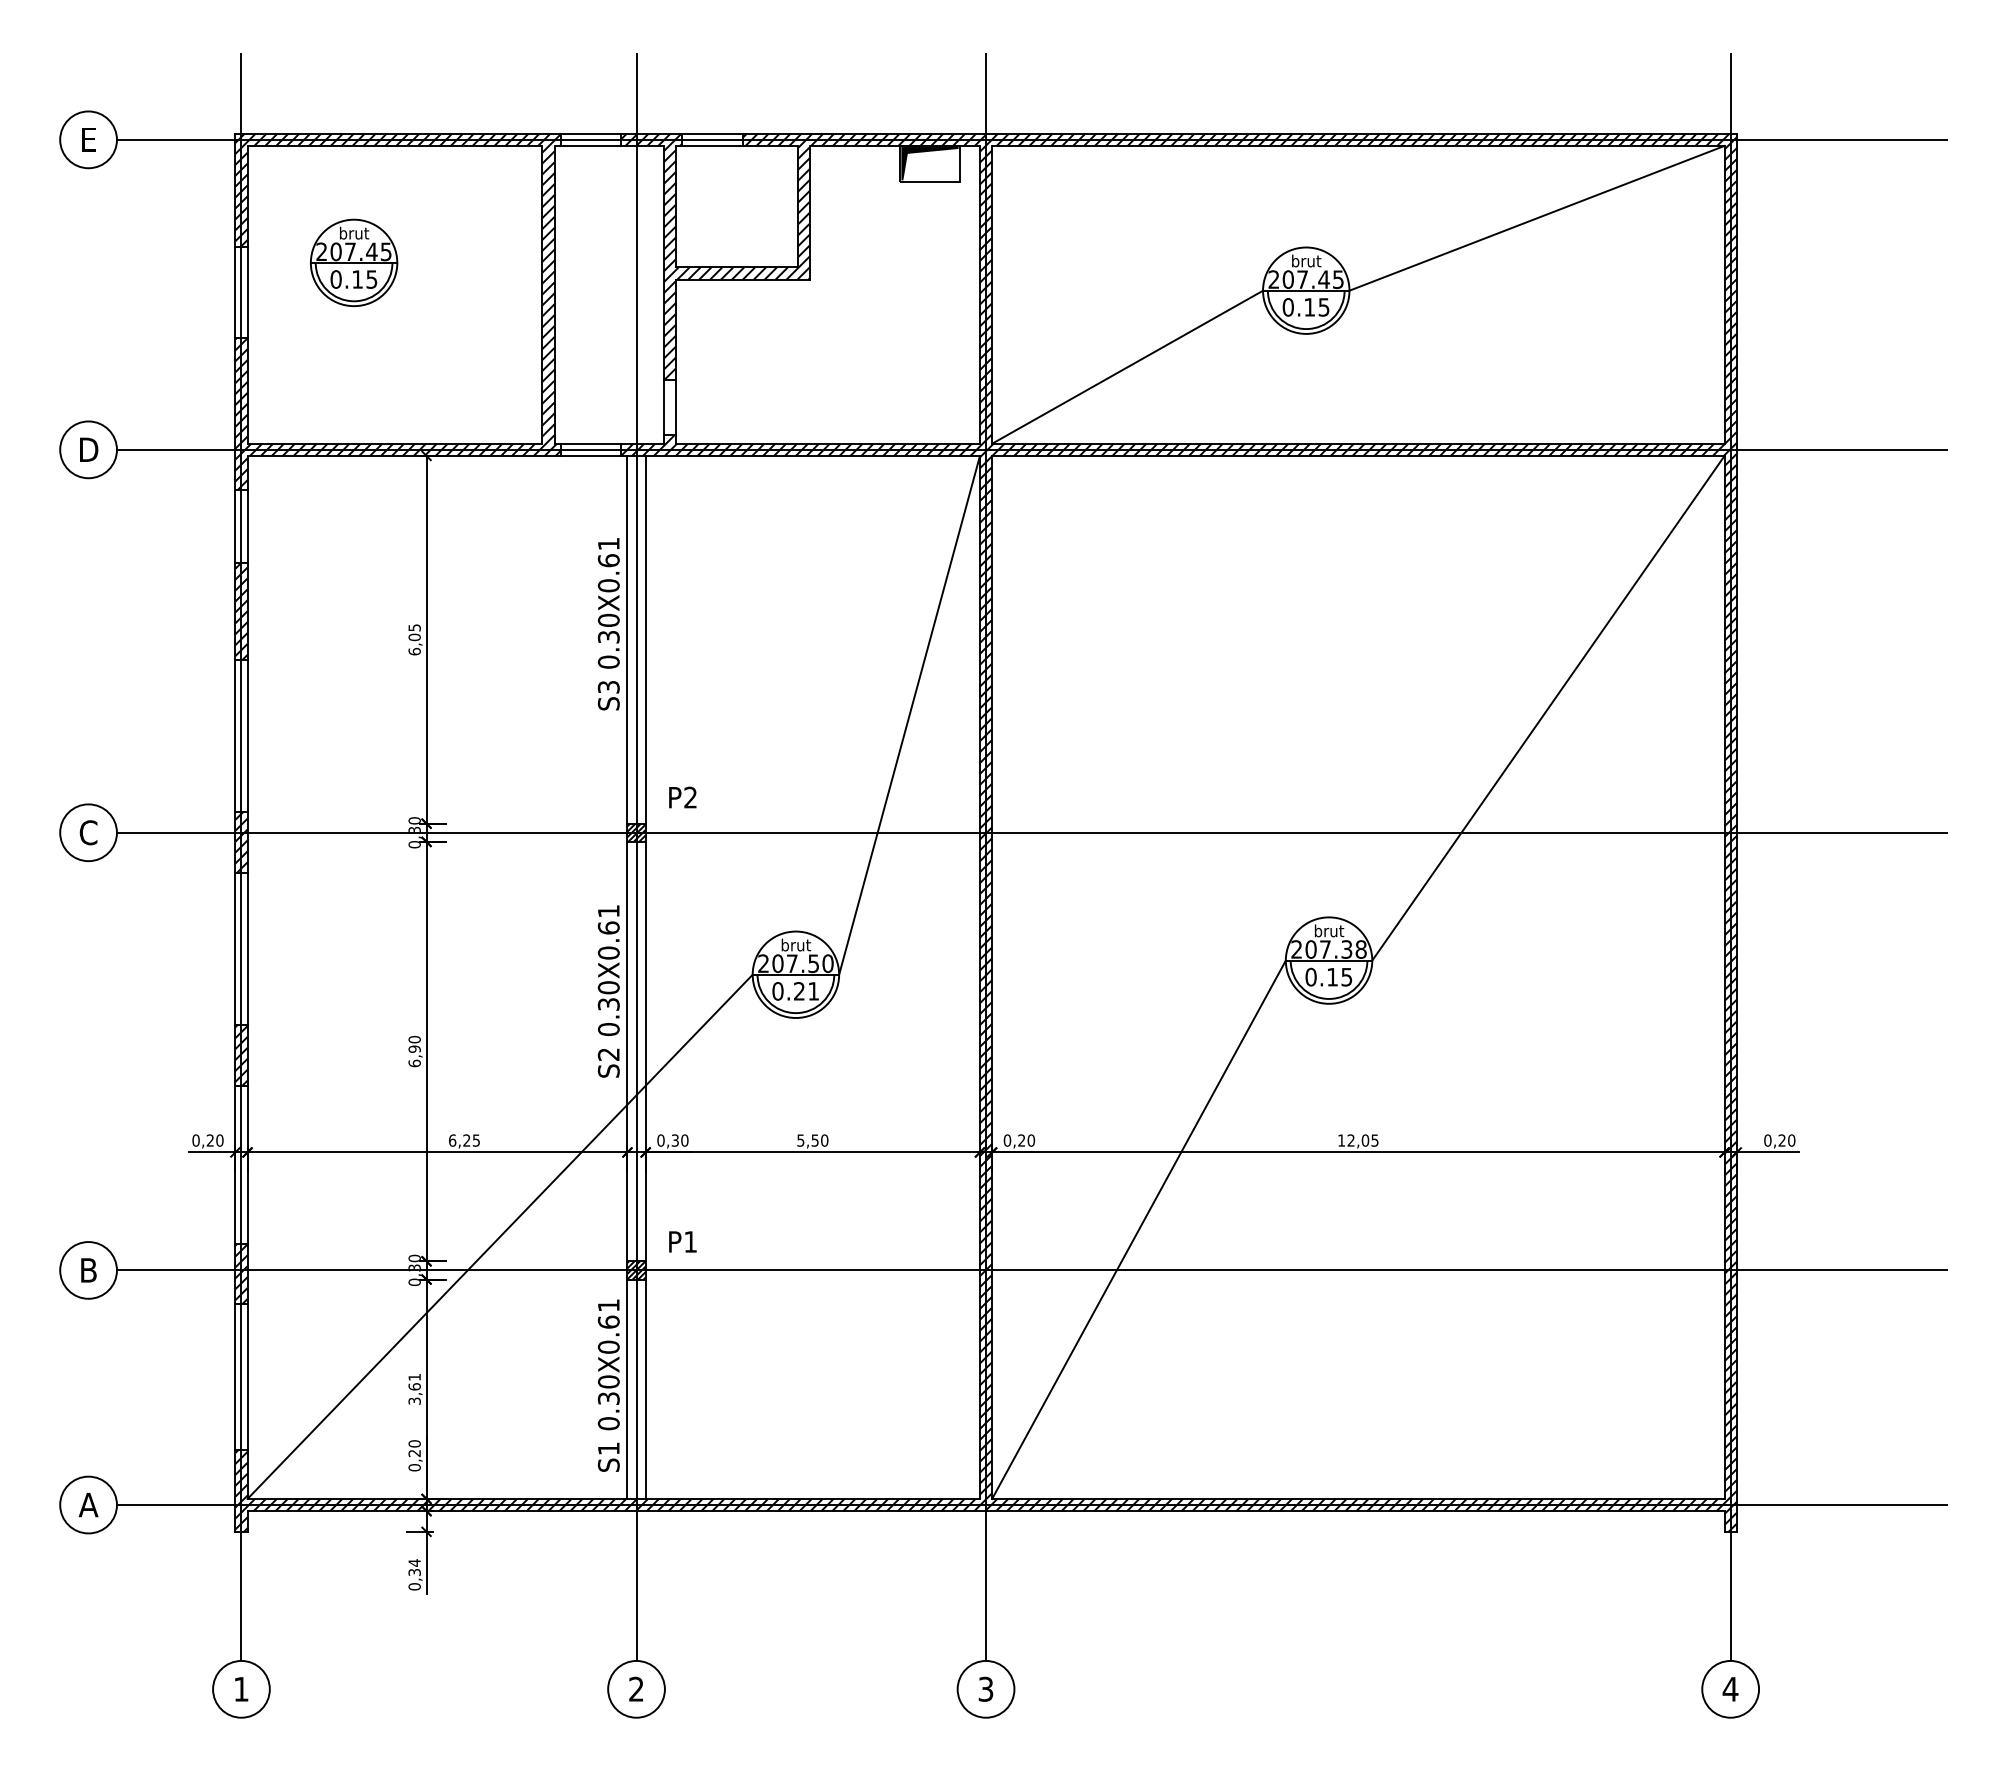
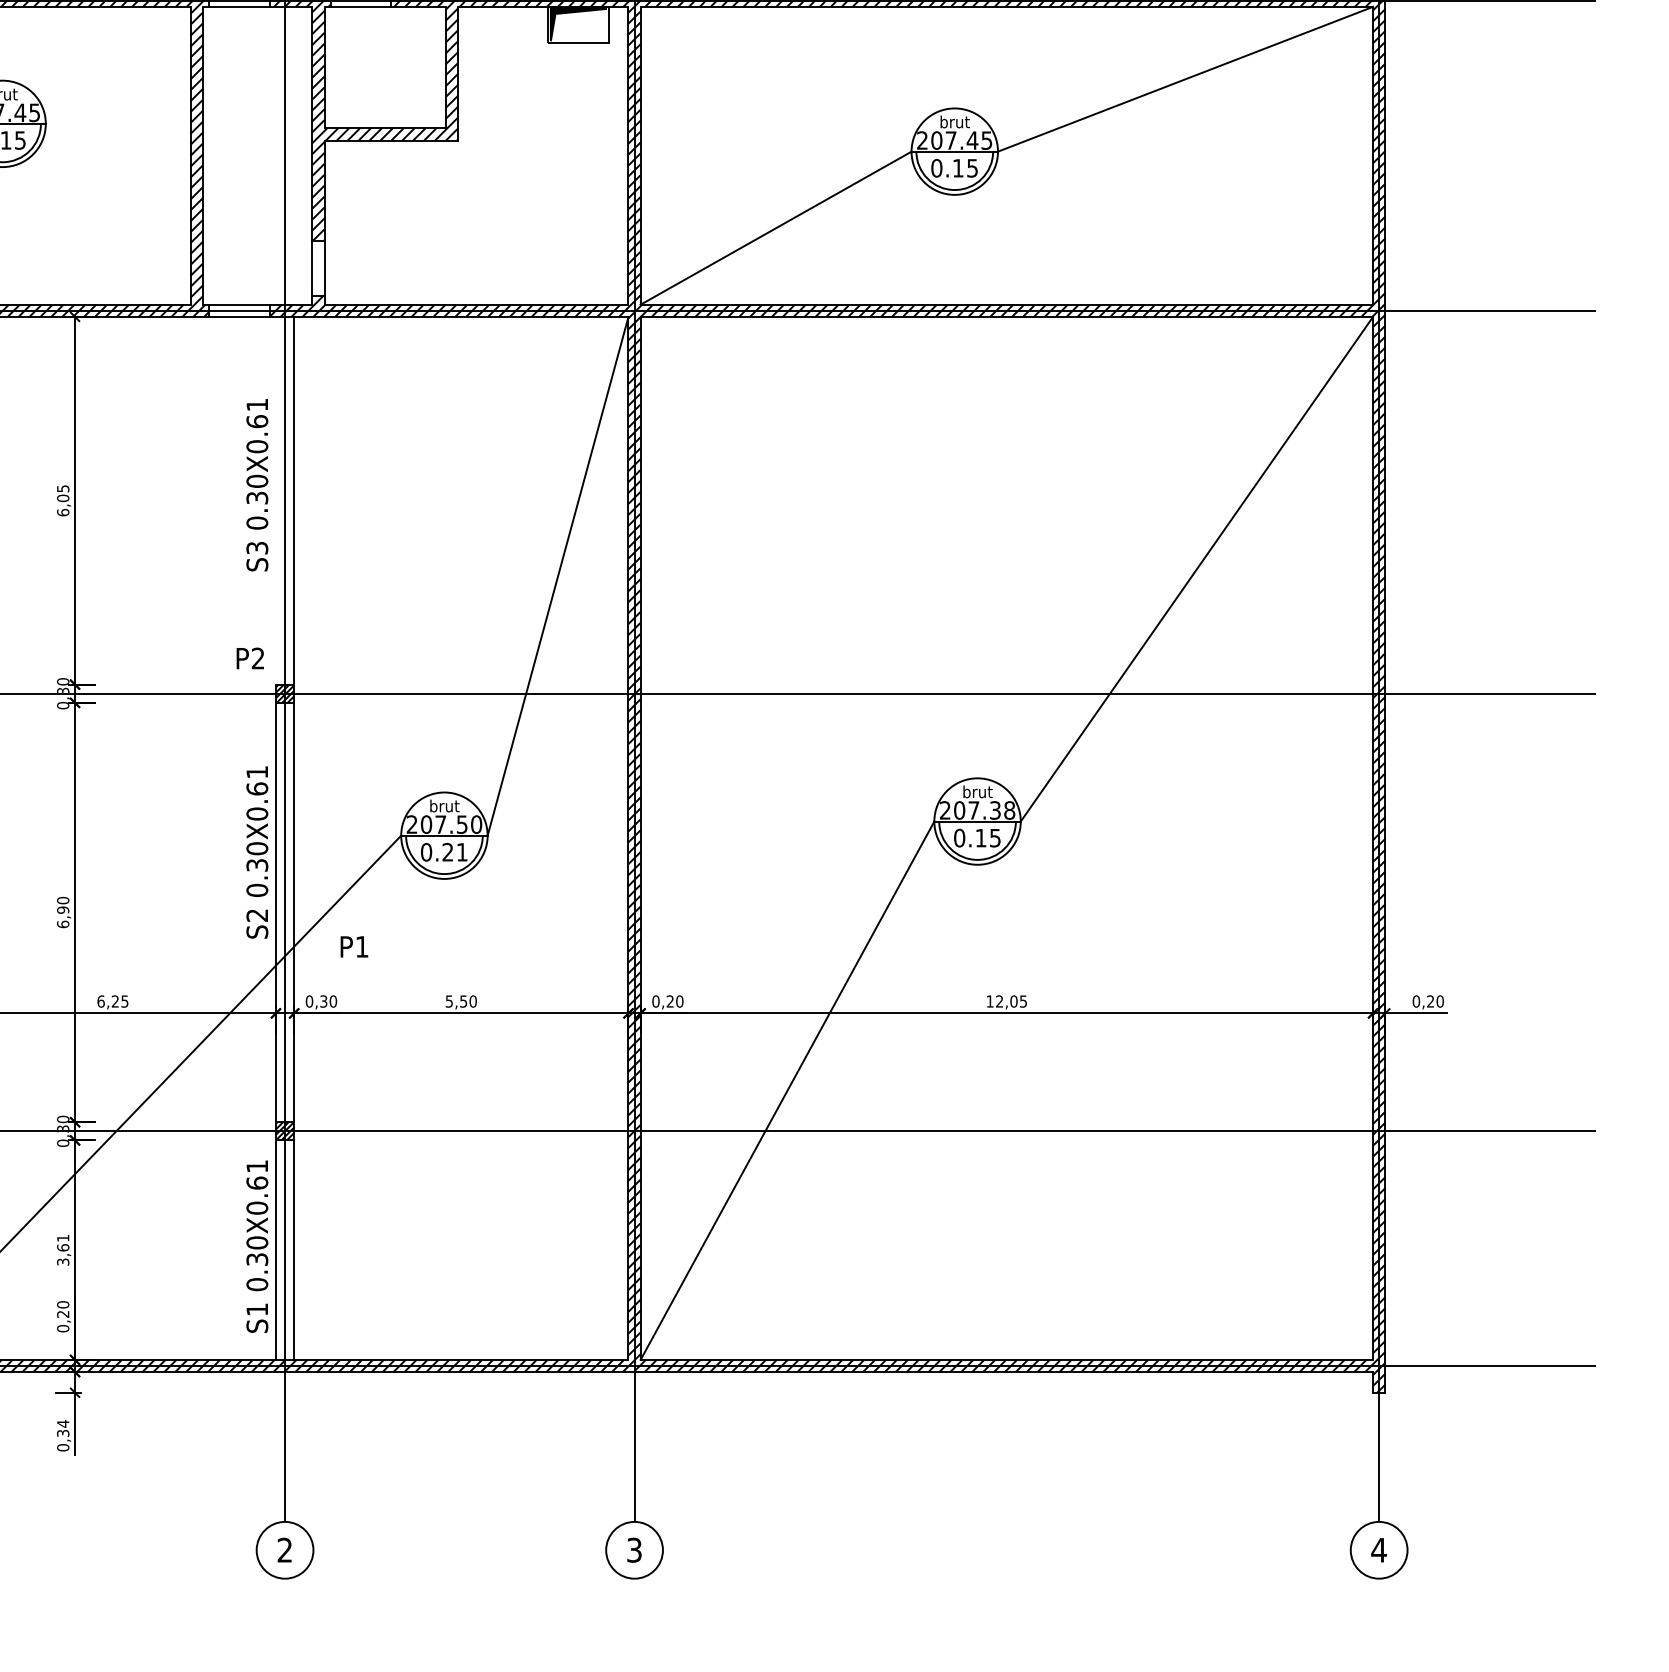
line: (627, 639) -> (276, 500), removed
text: (682, 797) -> (250, 658), moved
text: (682, 1241) -> (354, 946), moved

